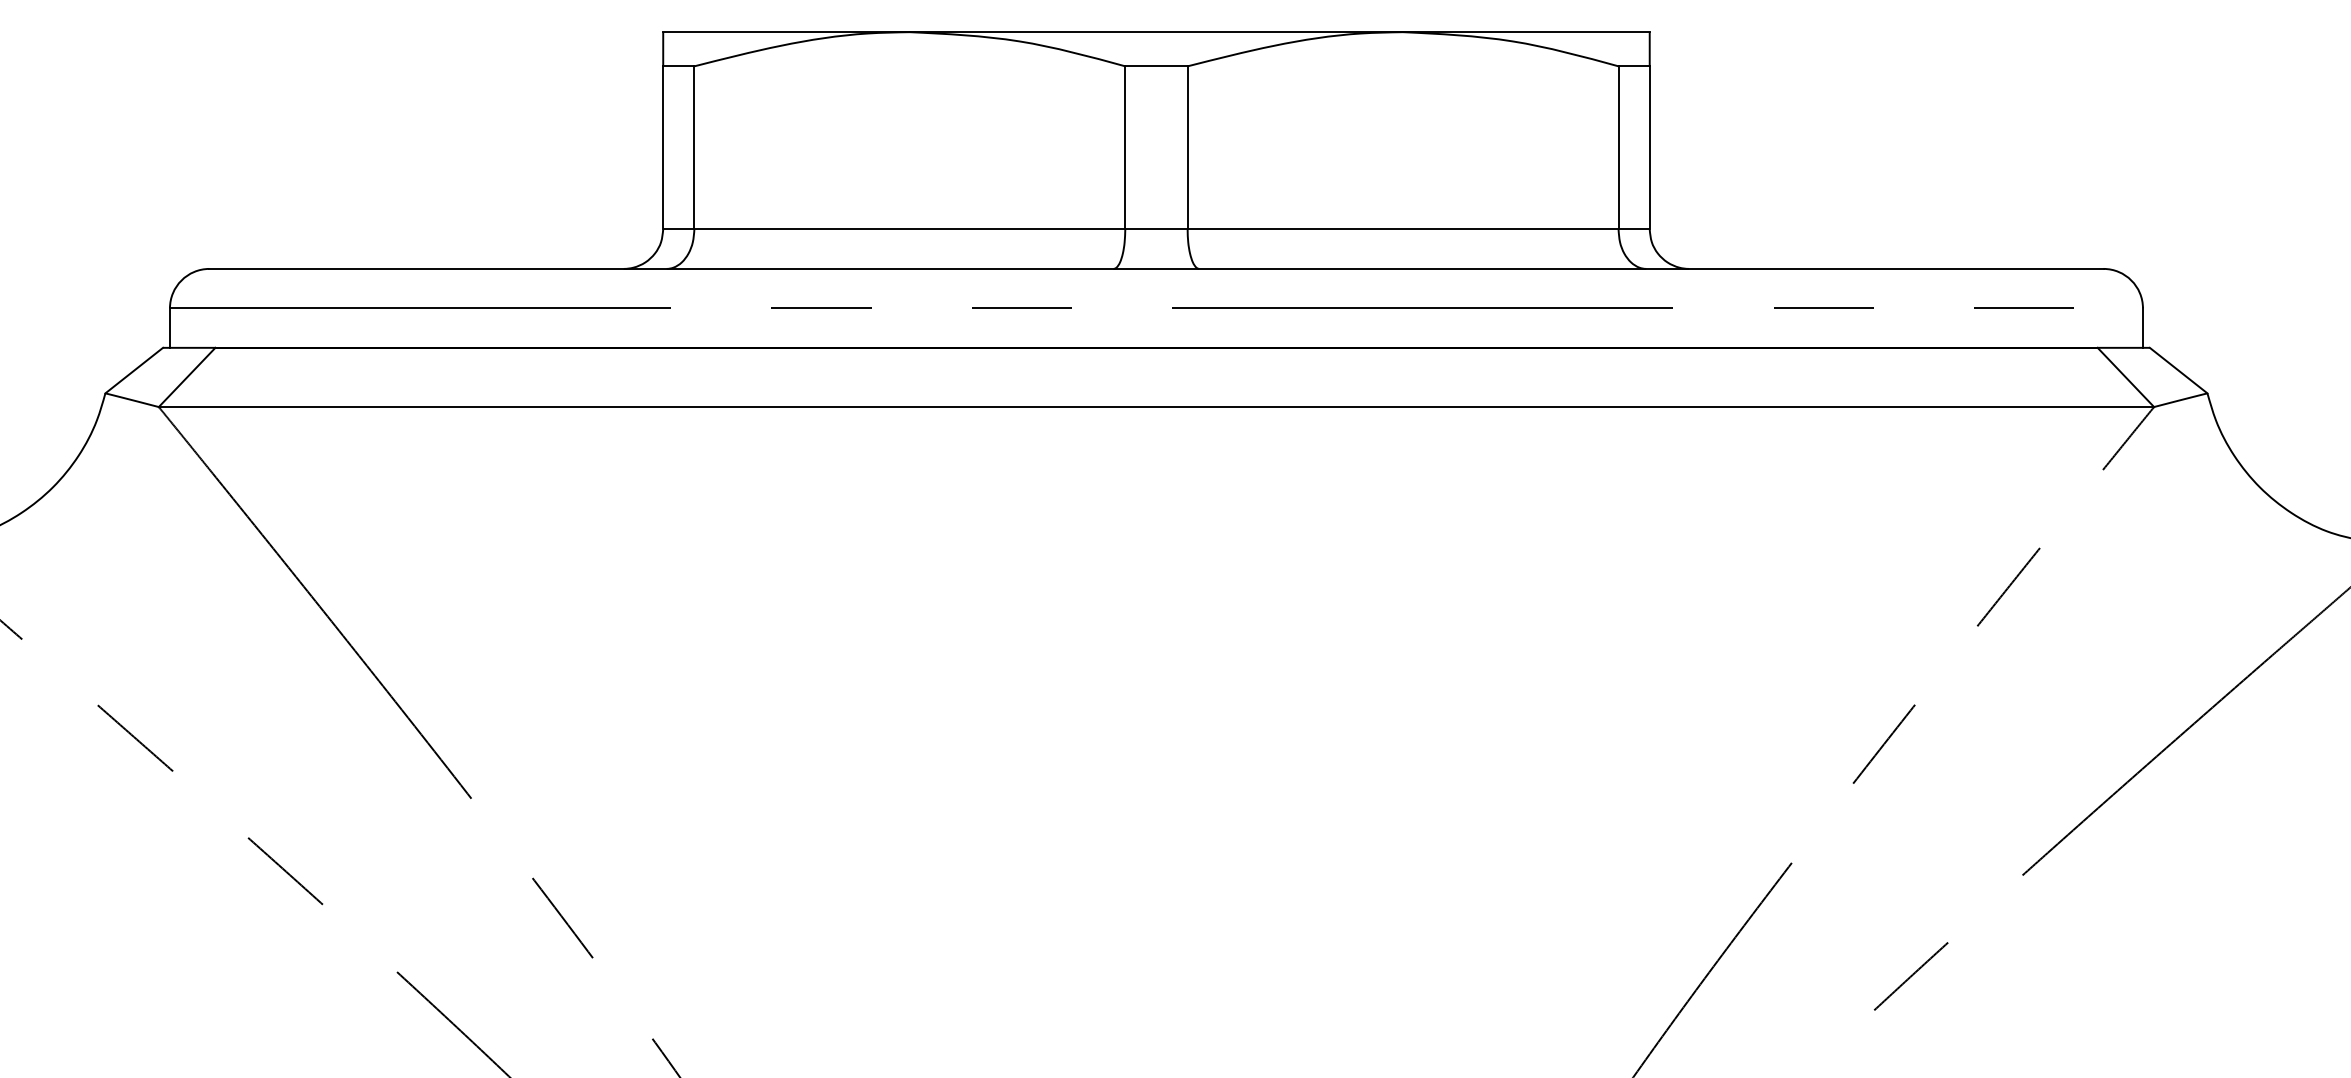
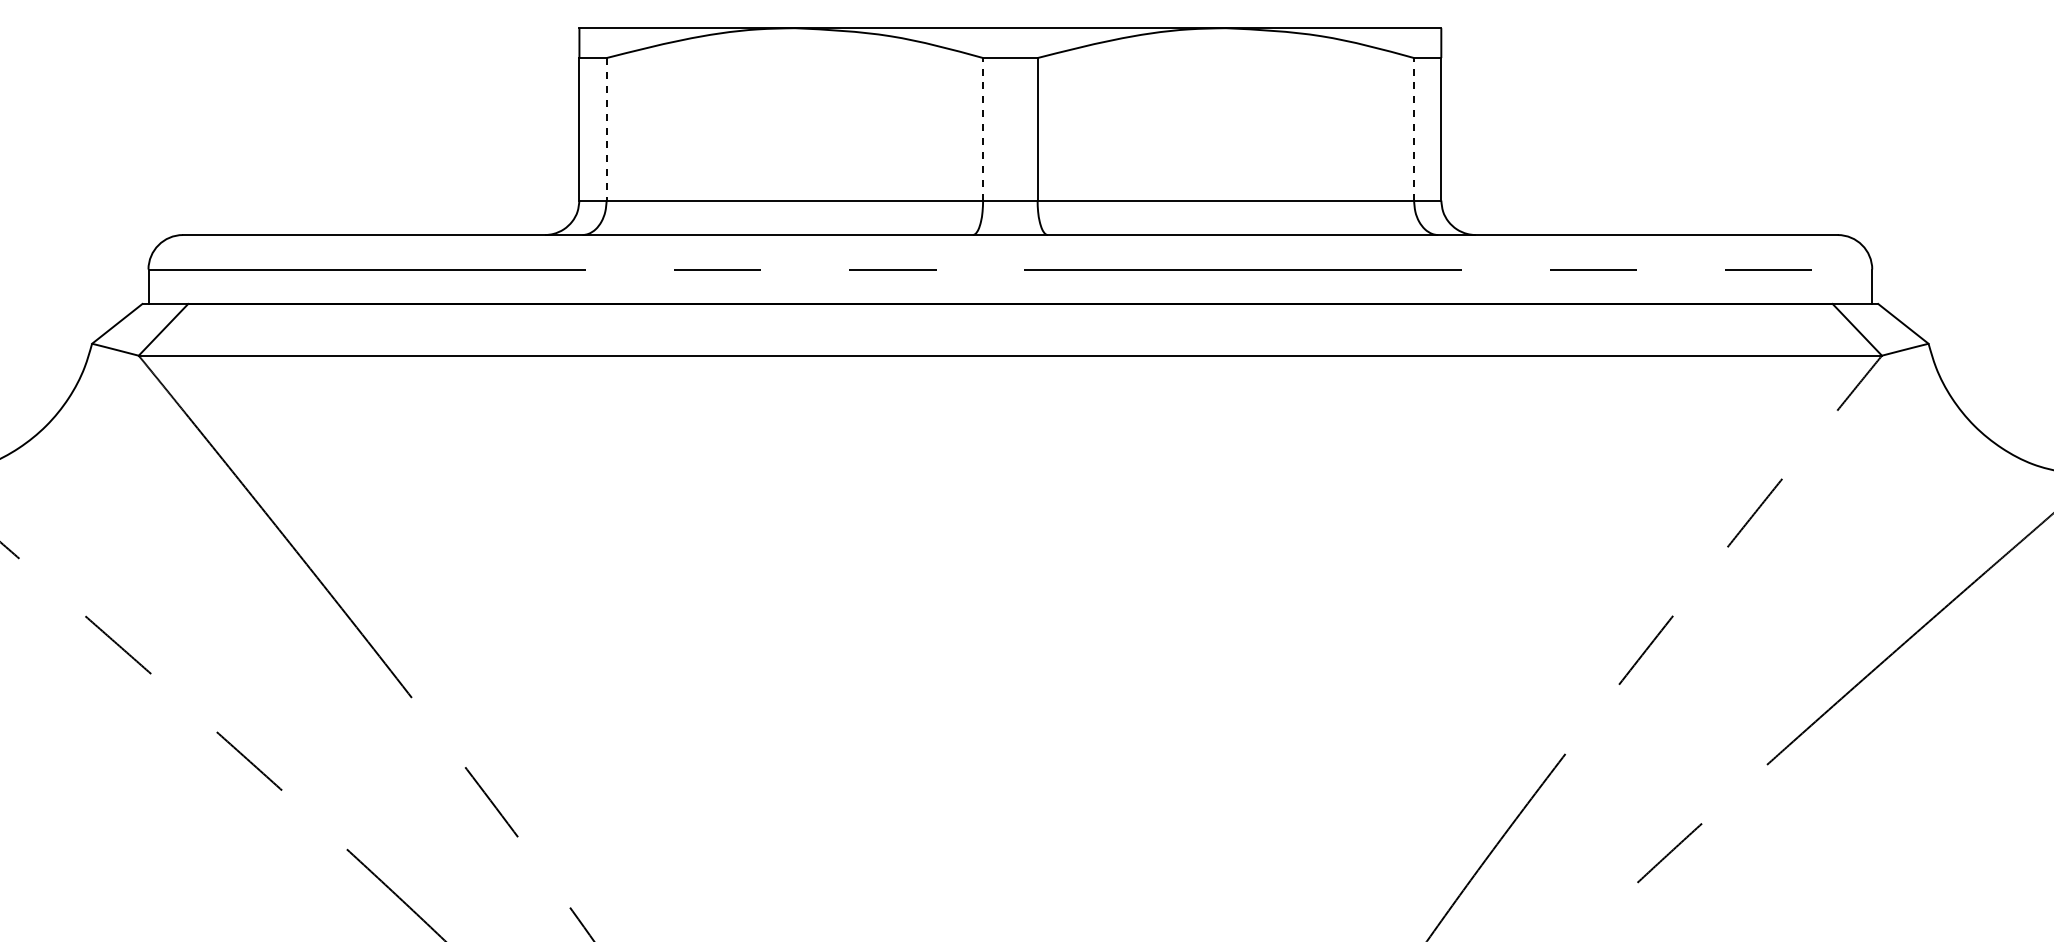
line: (1125, 146) -> (983, 128), solid -> dashed
line: (1619, 146) -> (1414, 128), solid -> dashed
line: (694, 148) -> (606, 129), solid -> dashed

